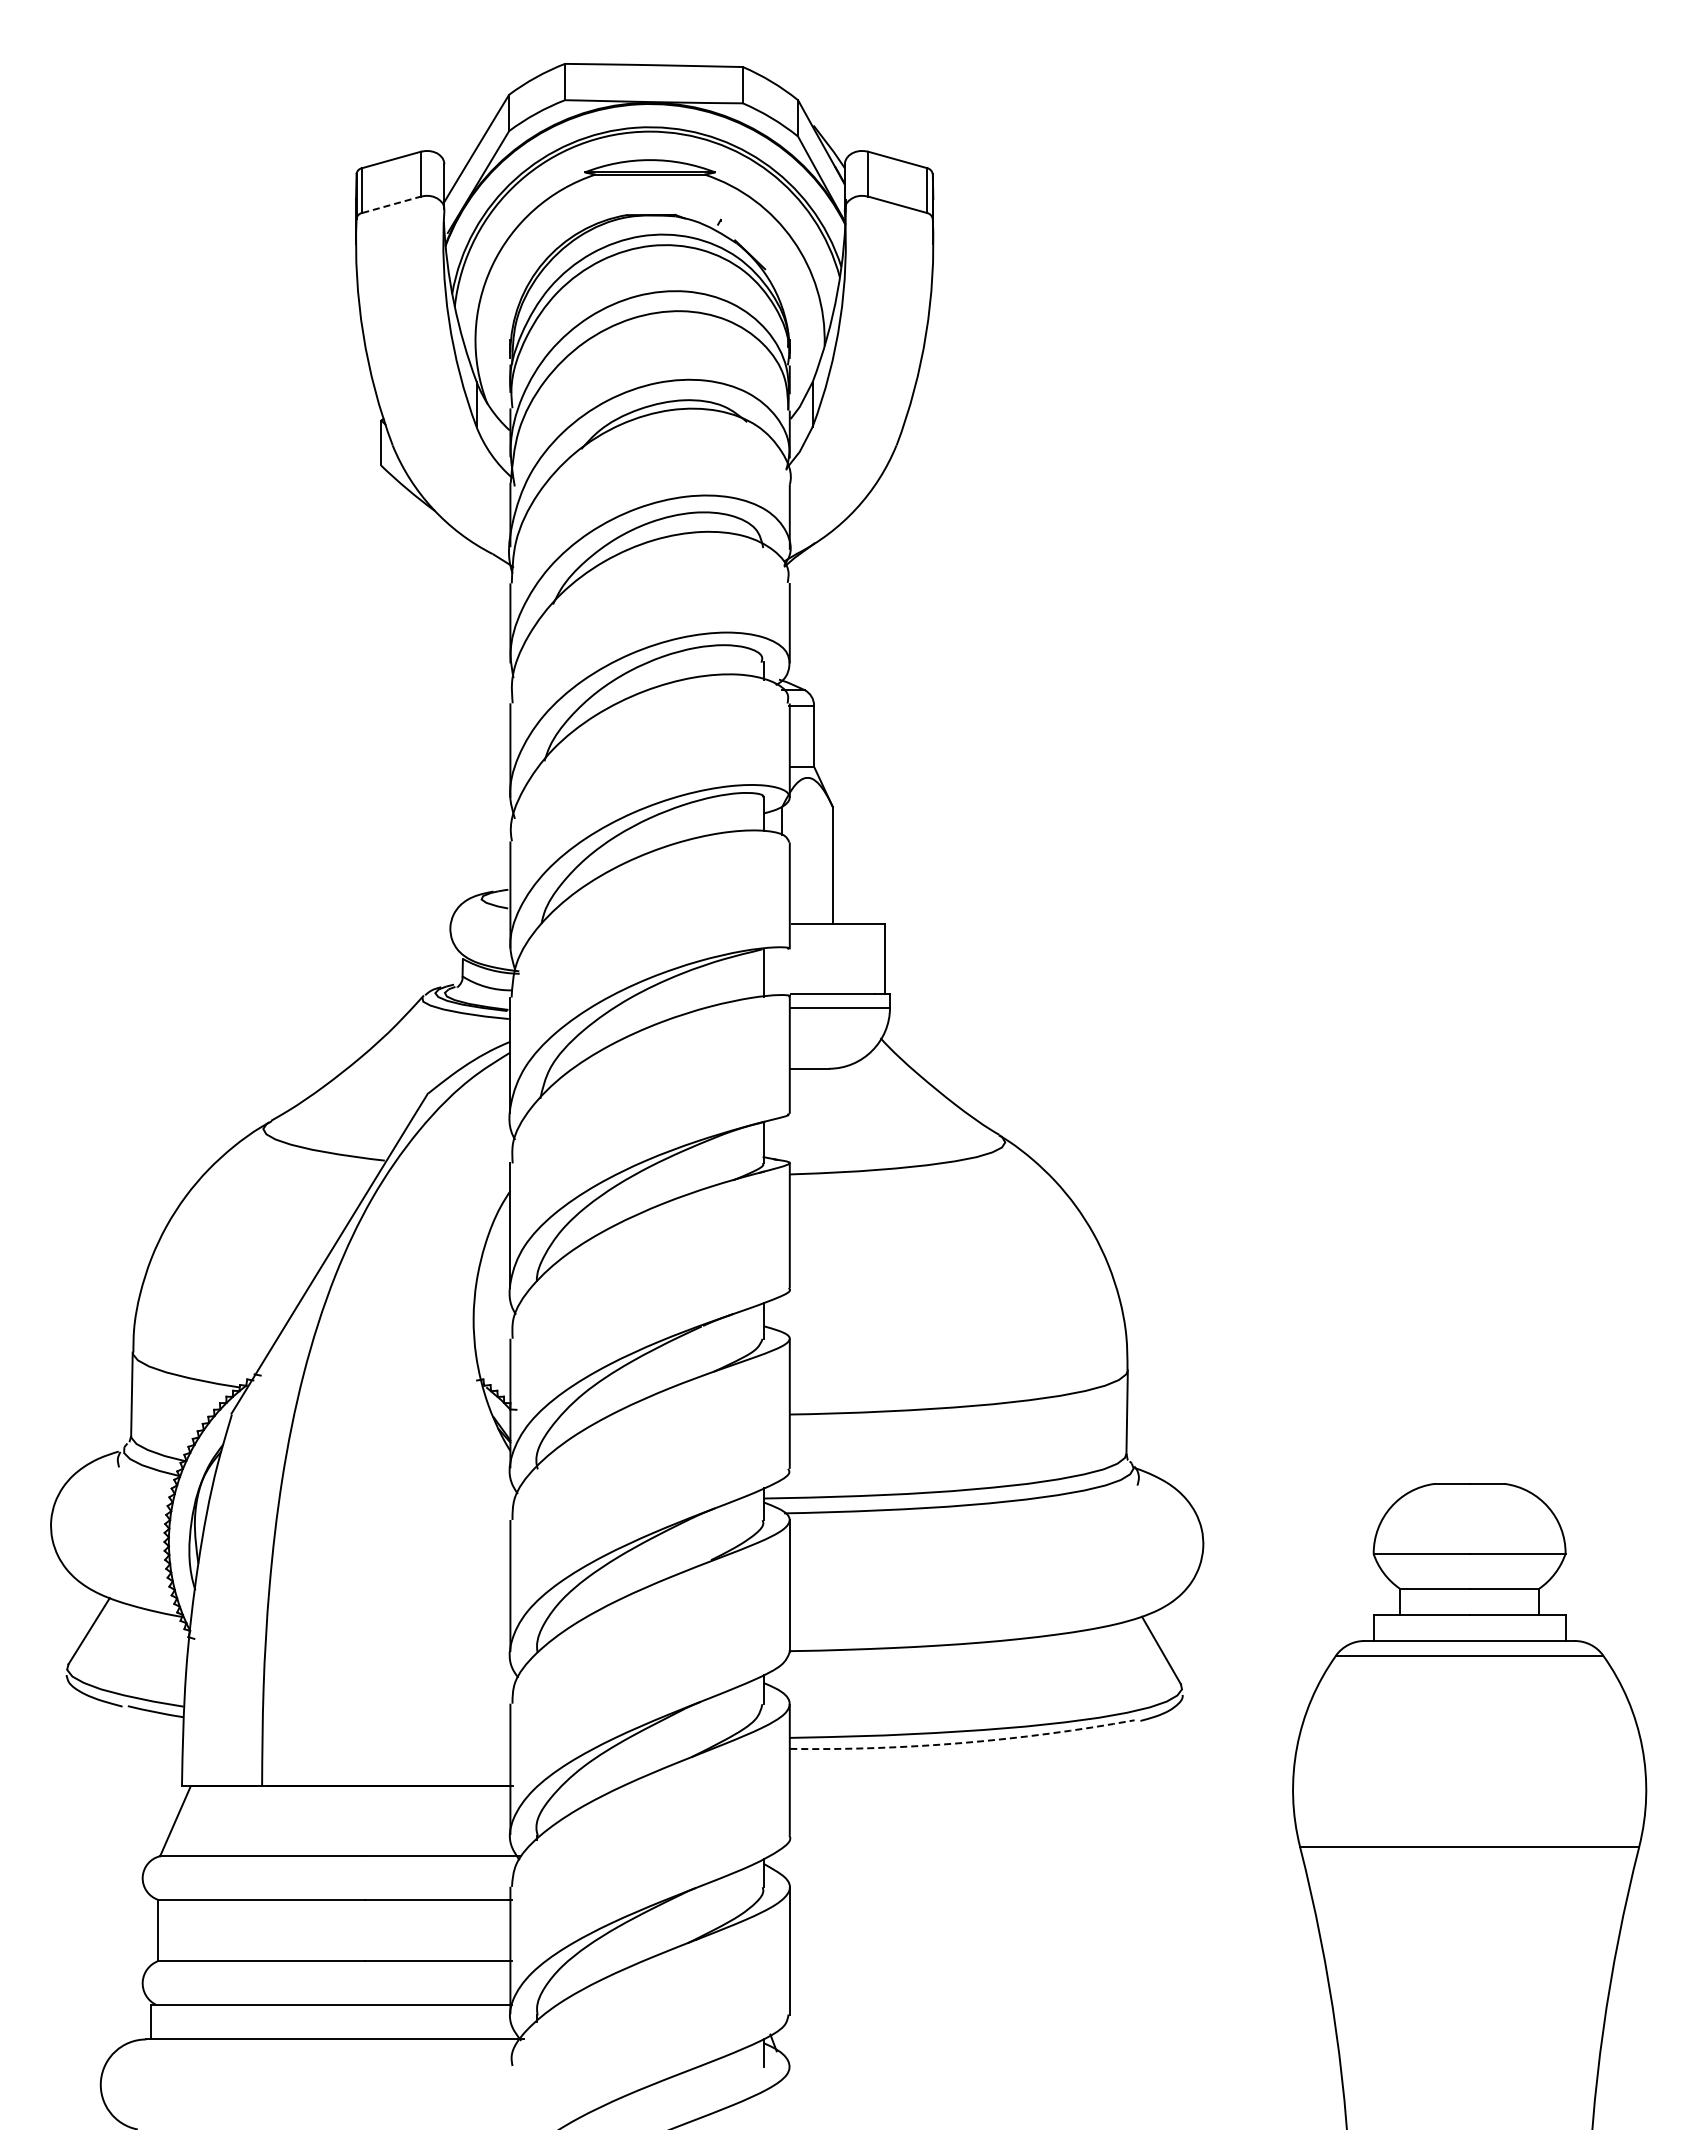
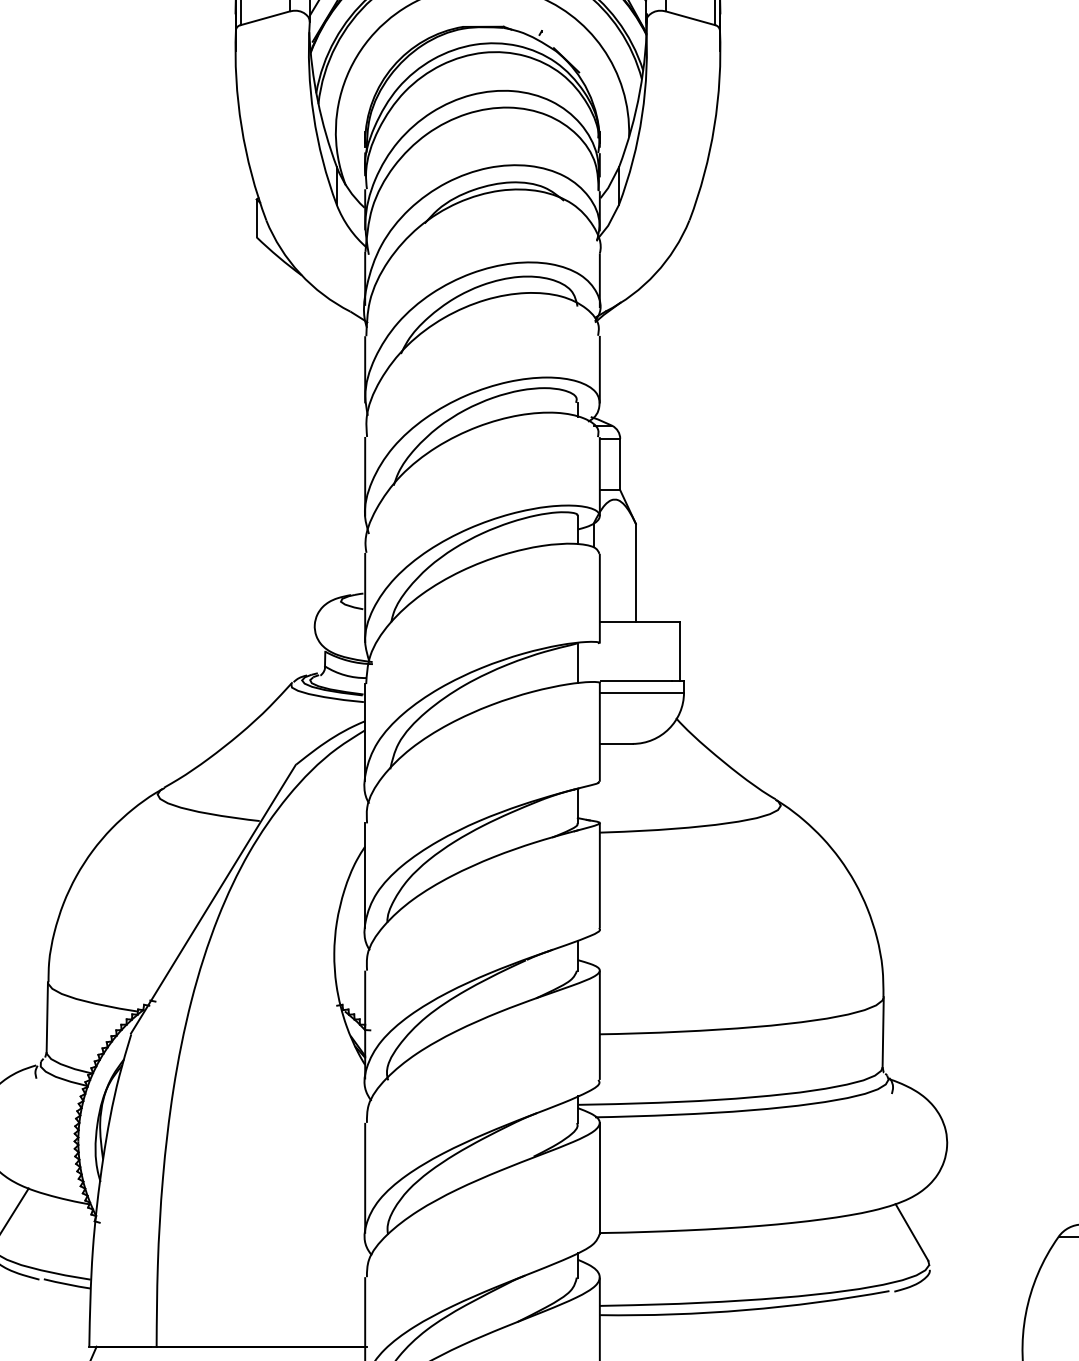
line: (392, 204) -> (266, 18), dashed -> solid
arc: (963, 1742) -> (745, 1309), dashed -> solid

